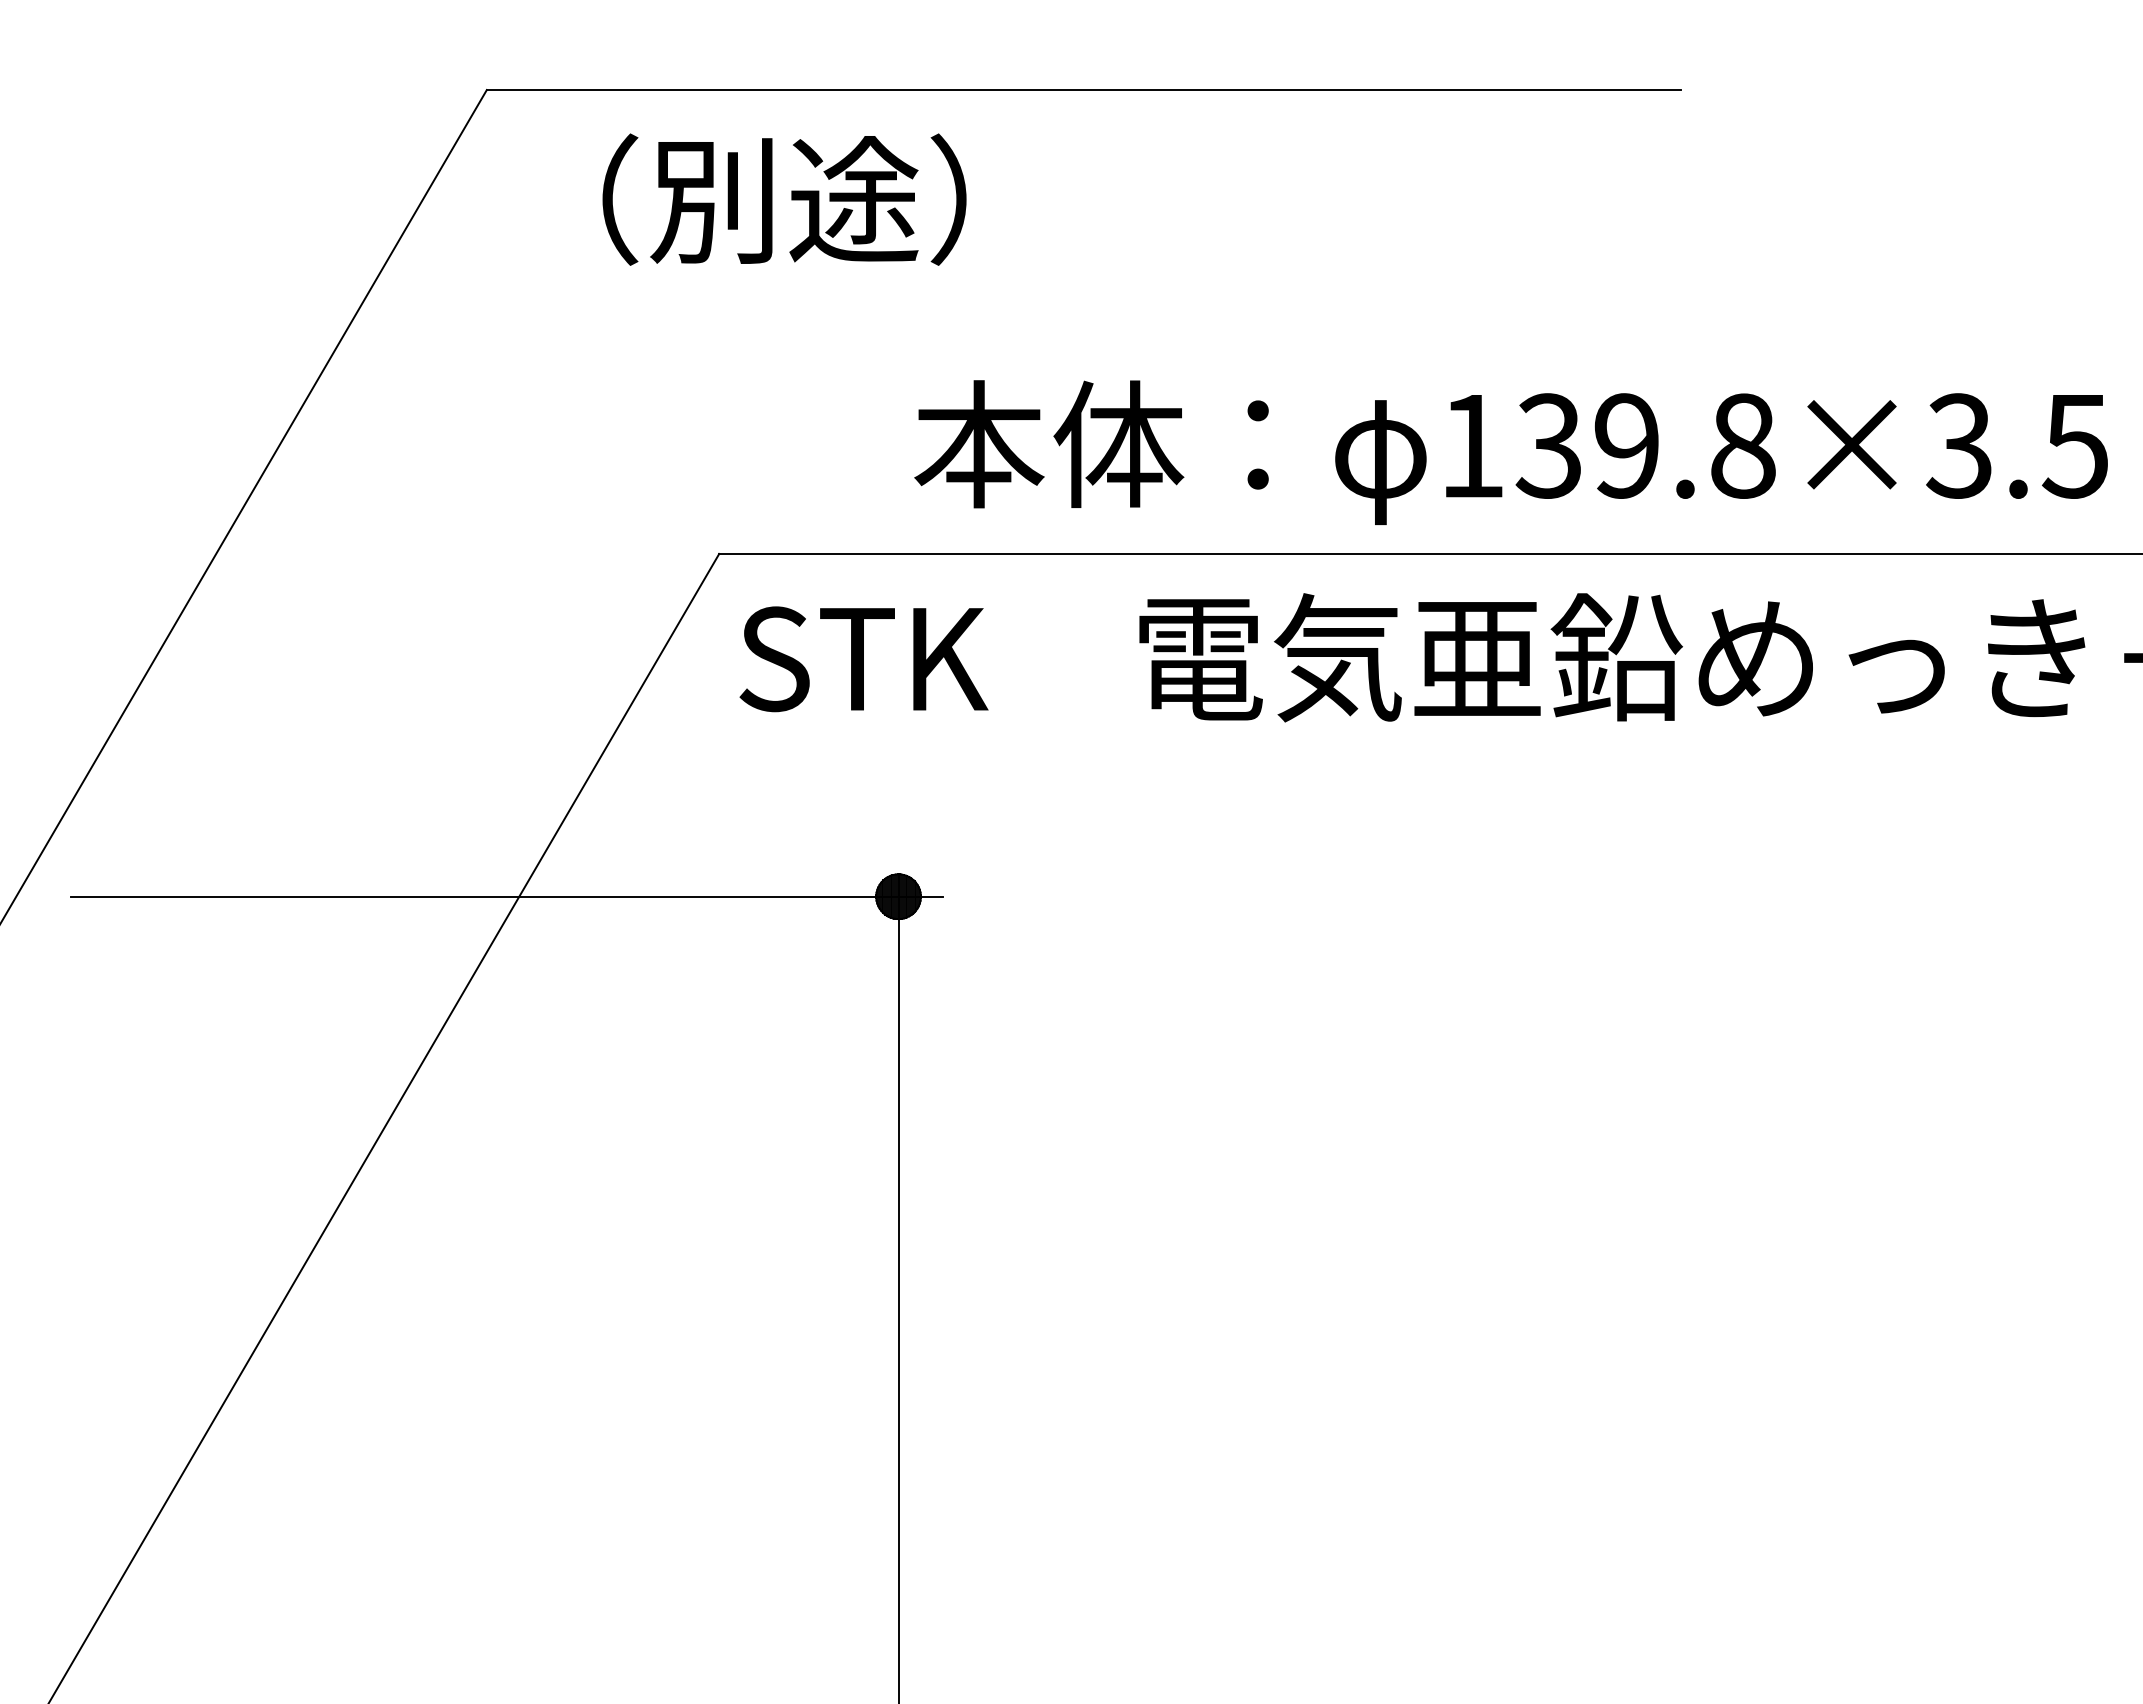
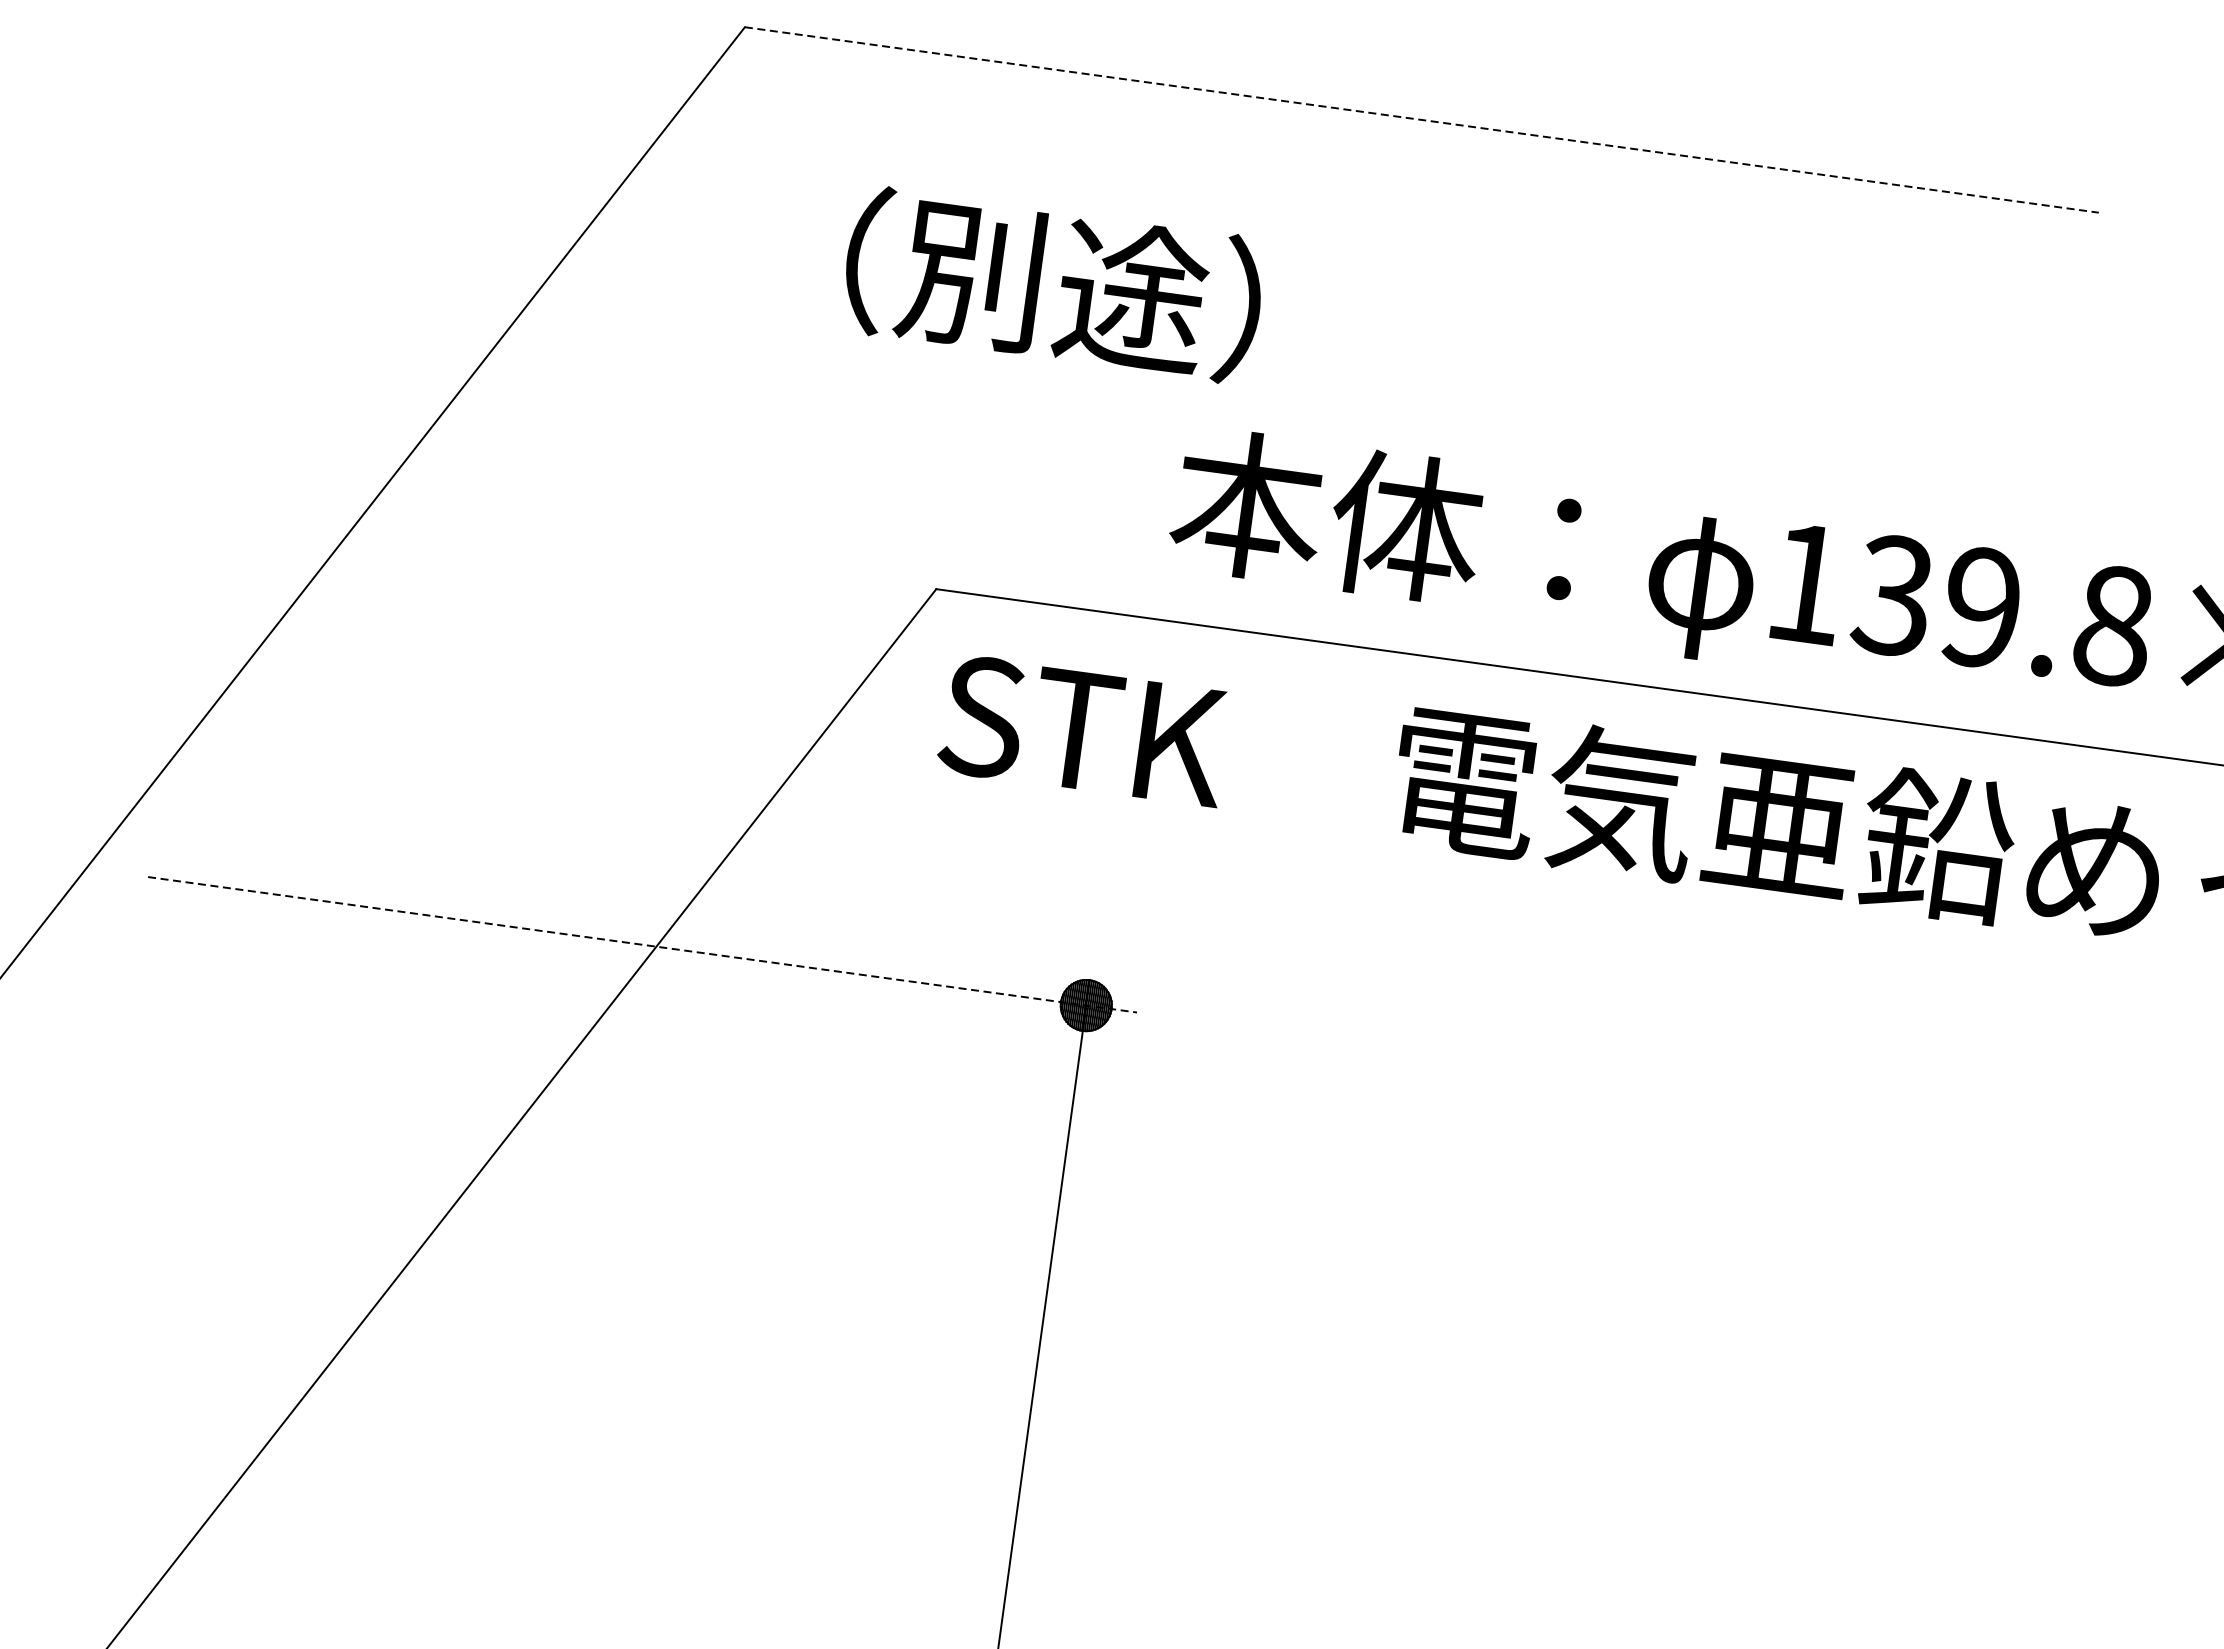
line: (1084, 90) -> (1422, 120), solid -> dashed
text: (784, 199) -> (1053, 284), moved
line: (507, 896) -> (643, 944), solid -> dashed

